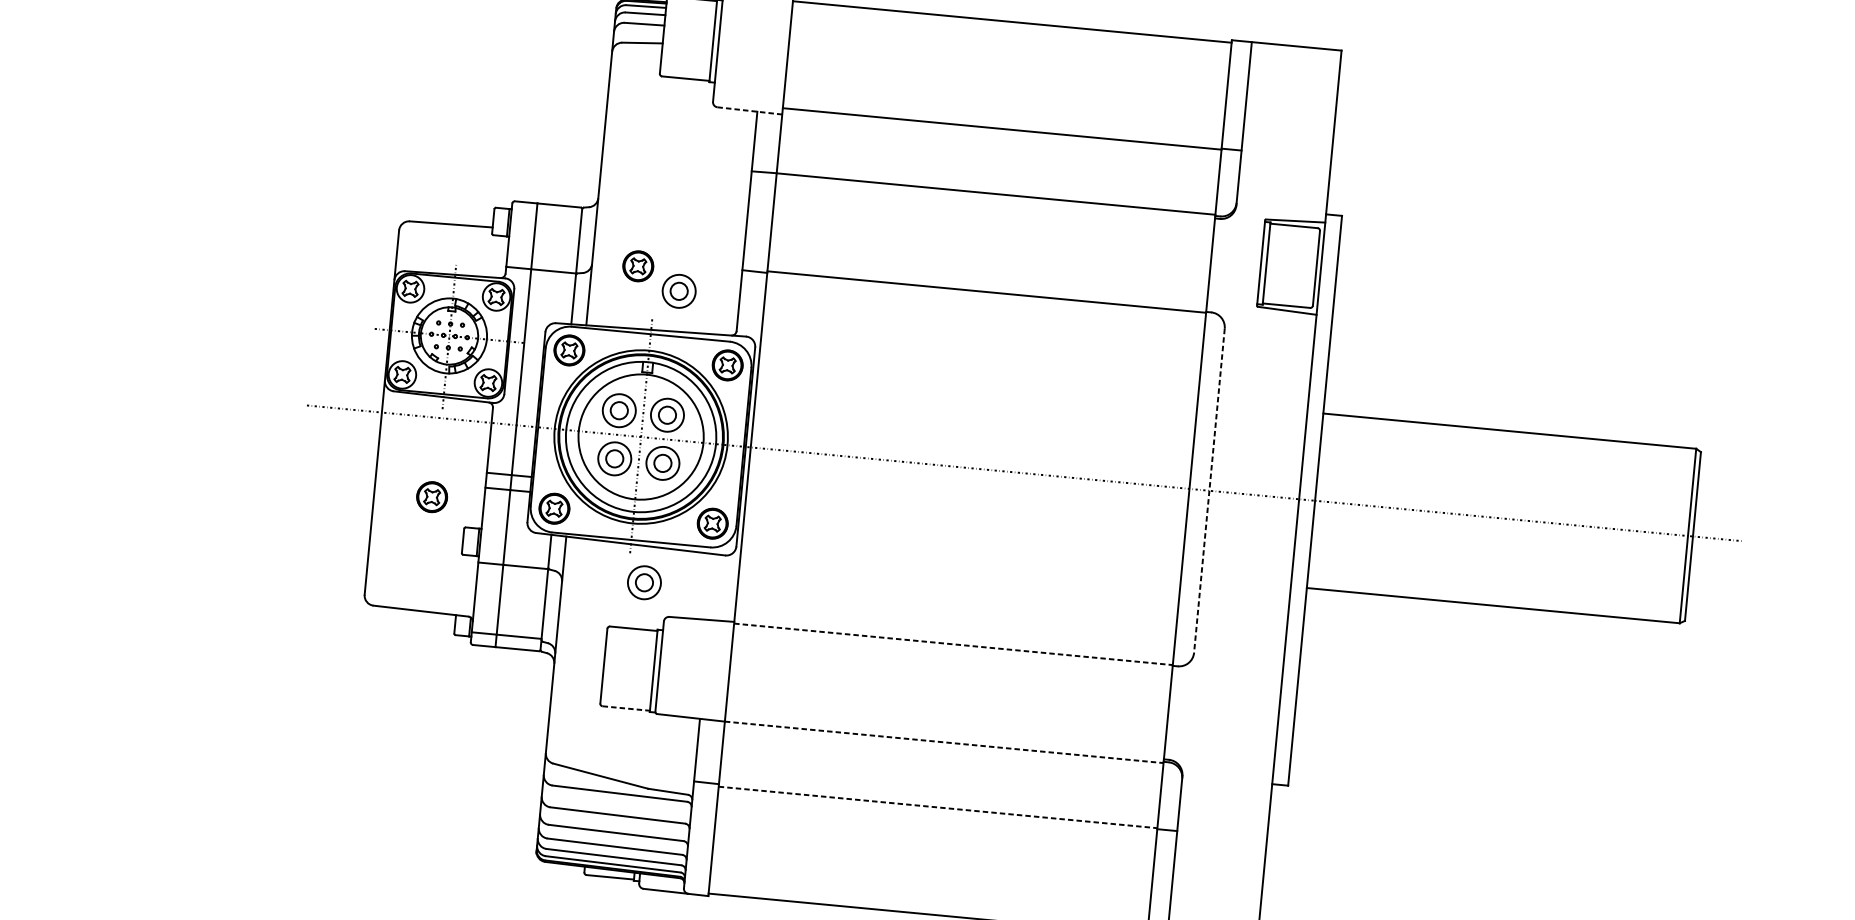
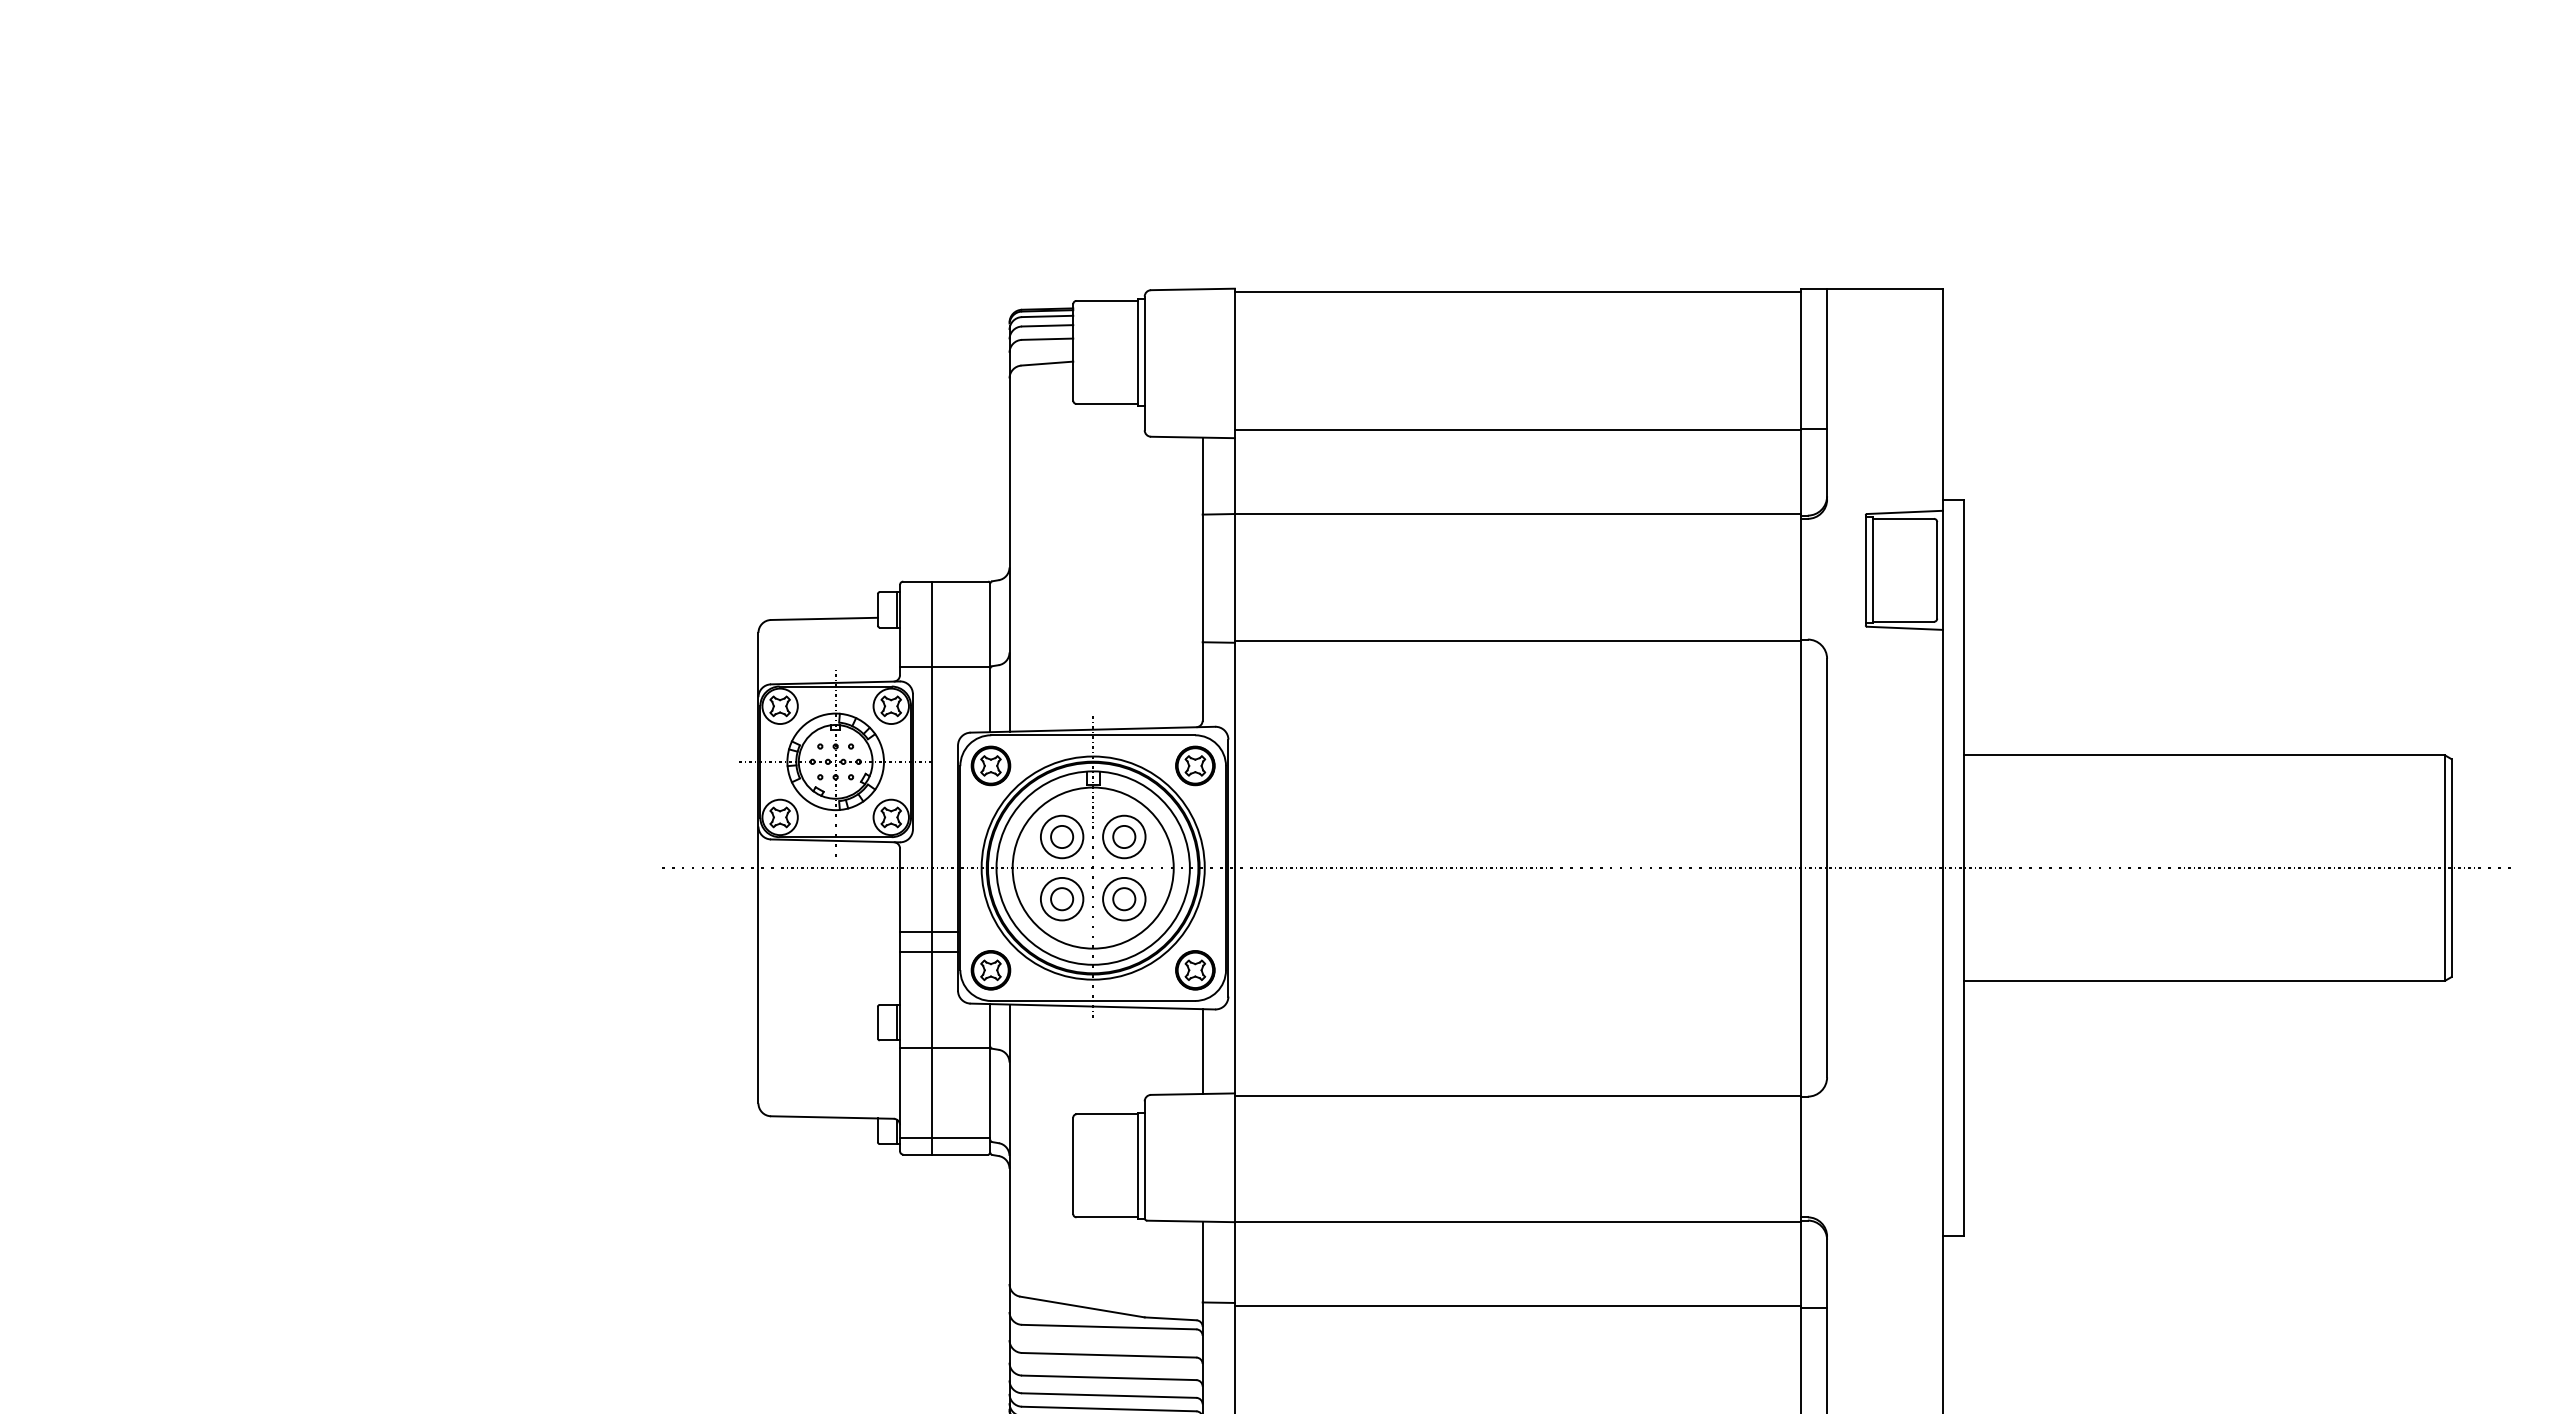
line: (749, 110) -> (1192, 437), dashed -> solid
part: (637, 265) -> (1068, 649), removed
part: (679, 290) -> (1124, 676), removed
line: (1209, 491) -> (1827, 868), dashed -> solid
part: (431, 497) -> (832, 970), removed
part: (644, 583) -> (1115, 1054), removed
line: (712, 587) -> (1202, 1051), added
line: (953, 644) -> (1518, 1095), dashed -> solid
line: (626, 708) -> (1107, 1217), dashed -> solid
line: (944, 742) -> (1518, 1222), dashed -> solid
line: (938, 807) -> (1518, 1306), dashed -> solid

